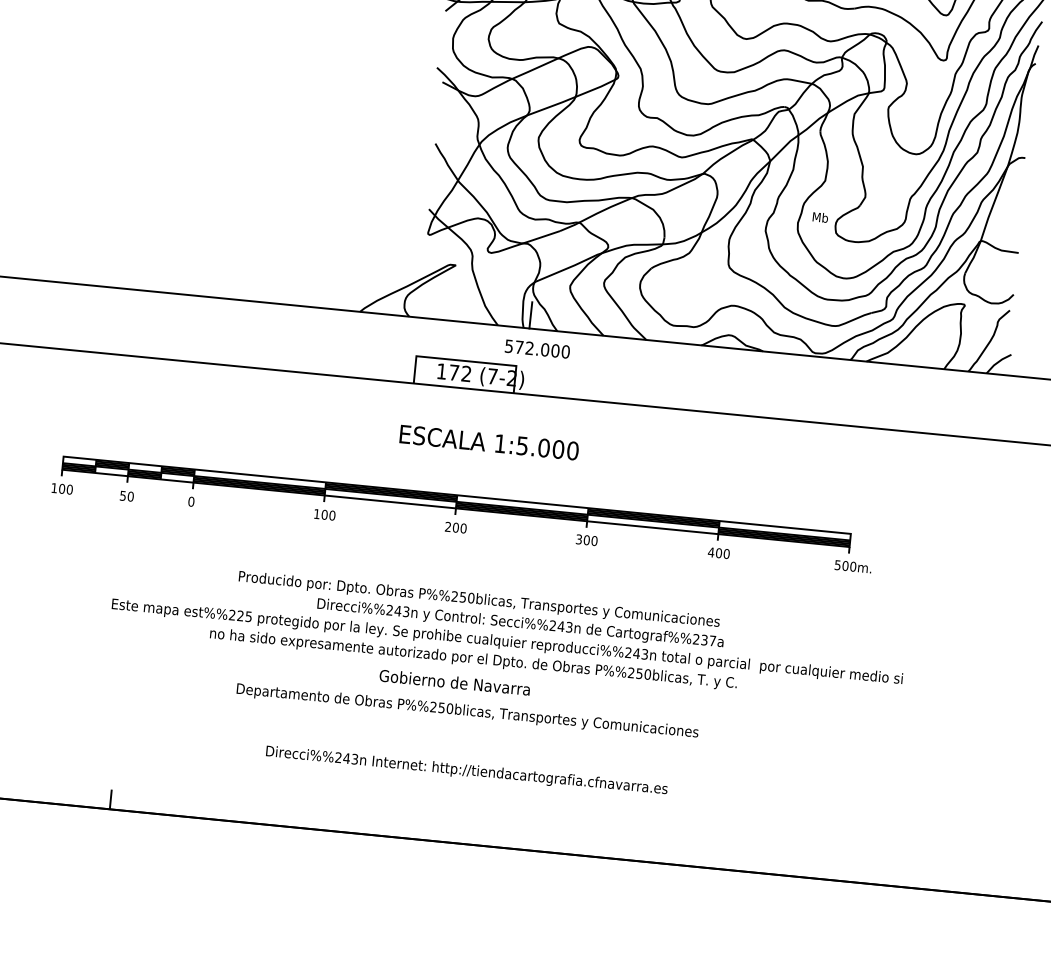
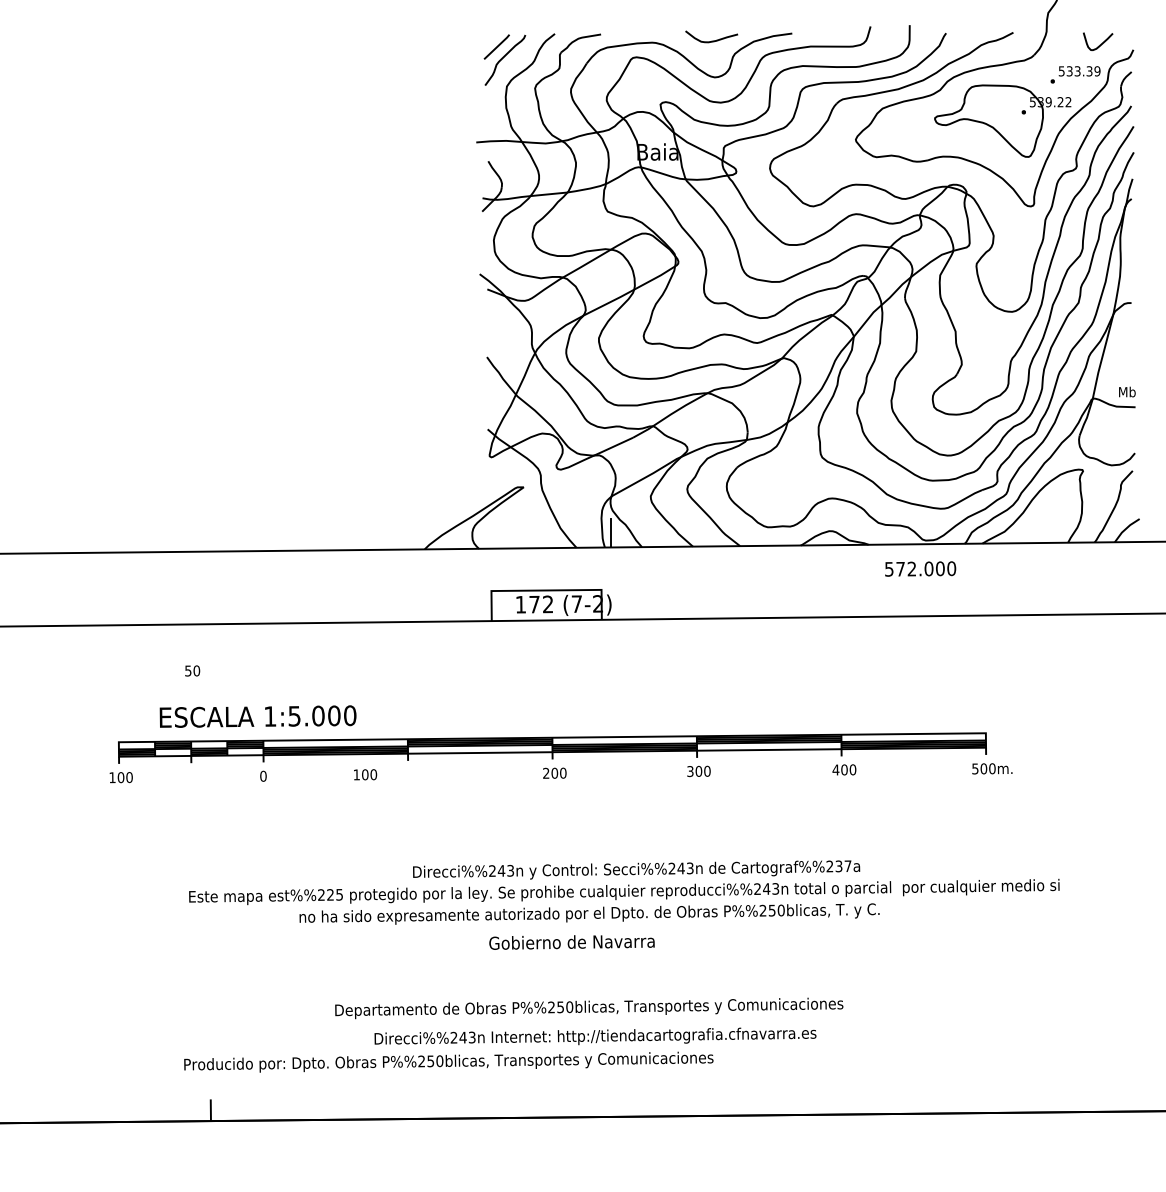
text: (820, 217) -> (1127, 391), moved
text: (537, 348) -> (920, 568), moved
text: (488, 442) -> (257, 716), moved
text: (126, 495) -> (192, 670), moved
text: (324, 514) -> (365, 774), moved
text: (479, 599) -> (448, 1061), moved
text: (467, 711) -> (589, 1008), moved

